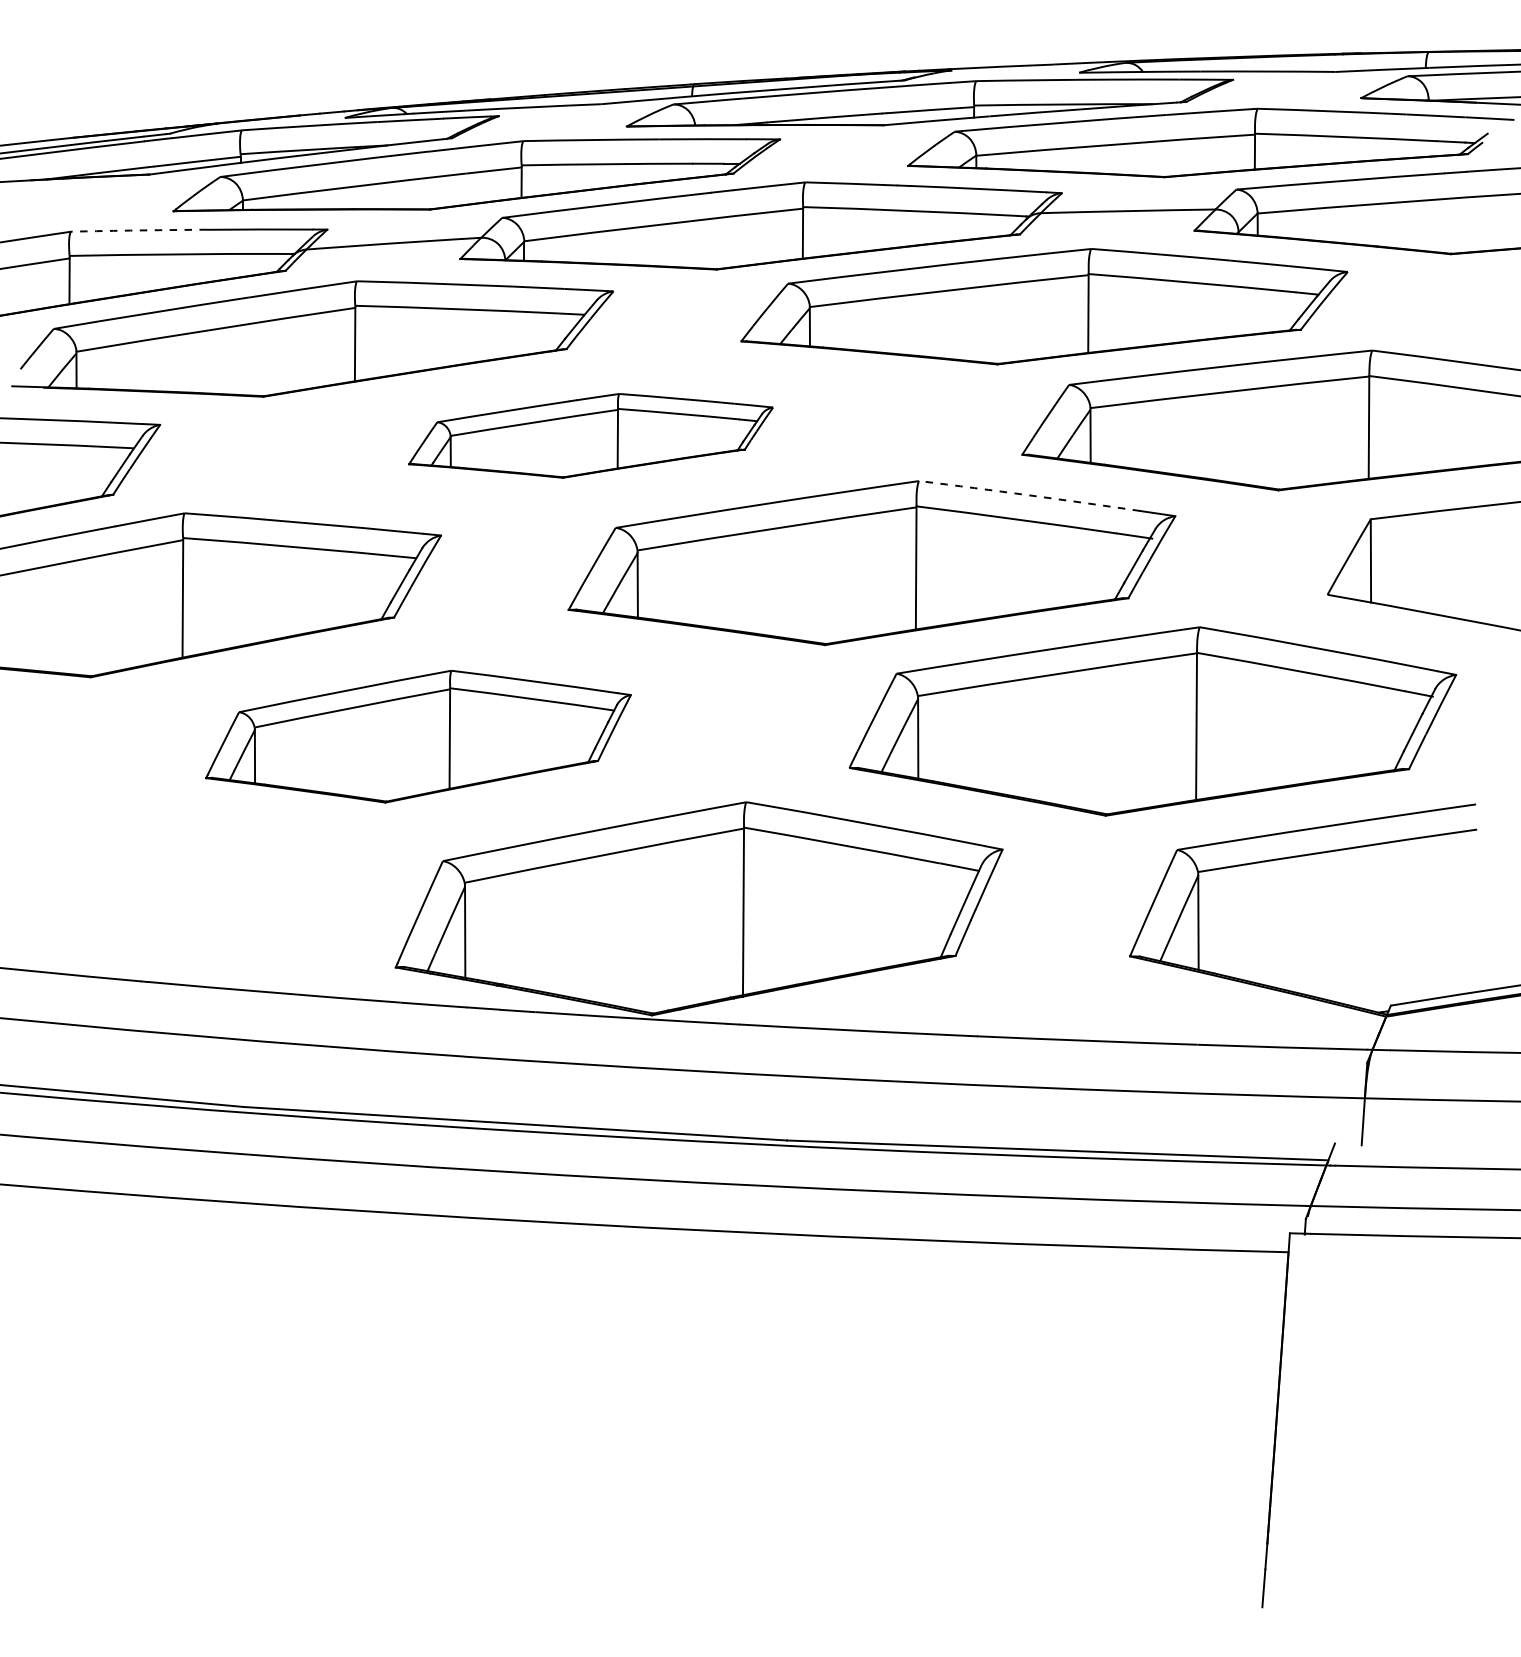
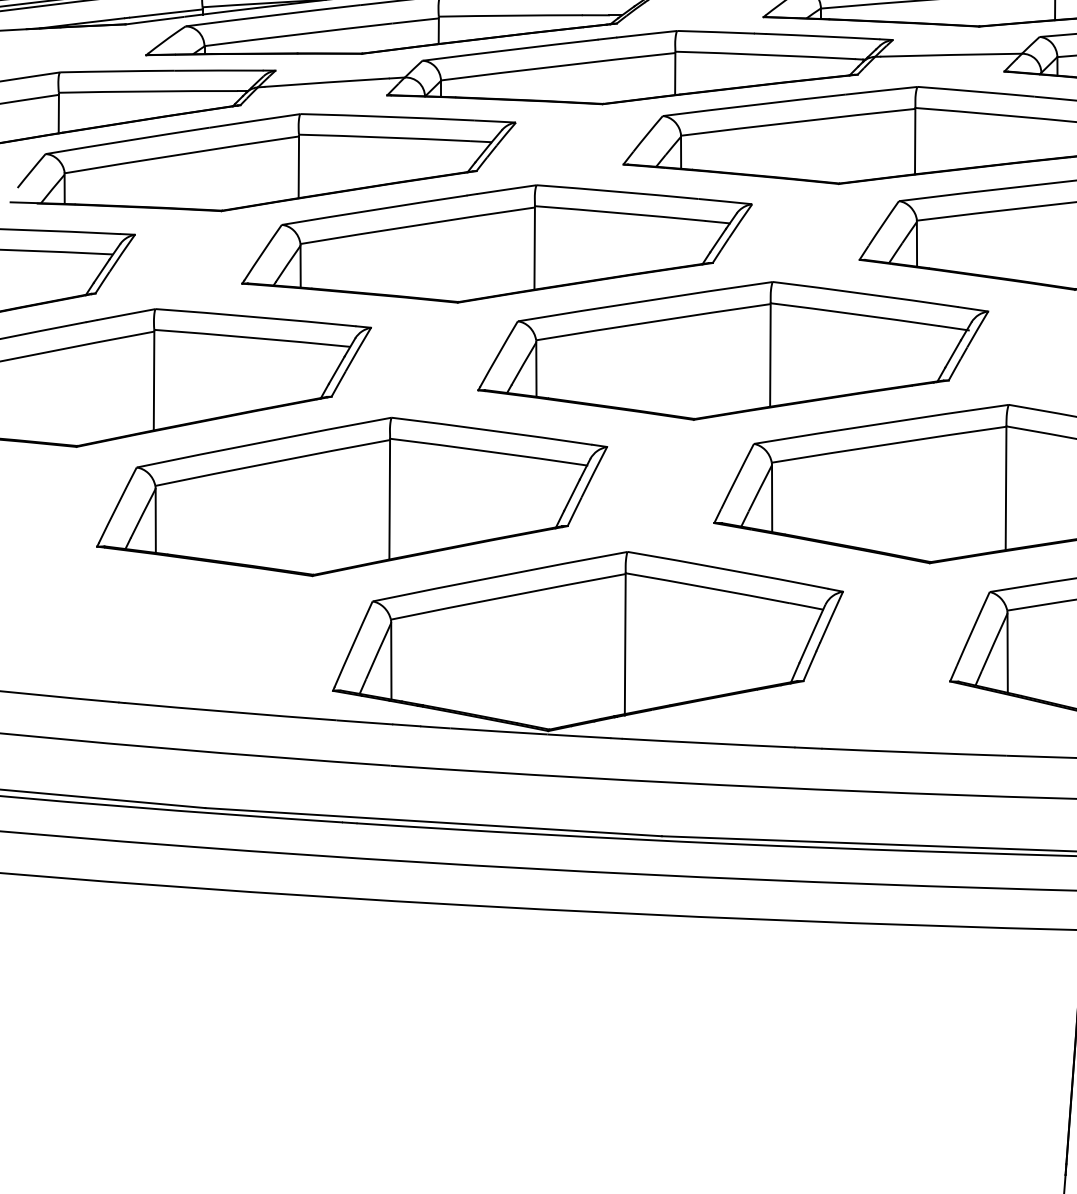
arc: (139, 230) -> (117, 71), dashed -> solid
part: (590, 435) -> (496, 243), size x1.67
arc: (1029, 495) -> (865, 294), dashed -> solid
part: (418, 736) -> (352, 496), size x1.43

